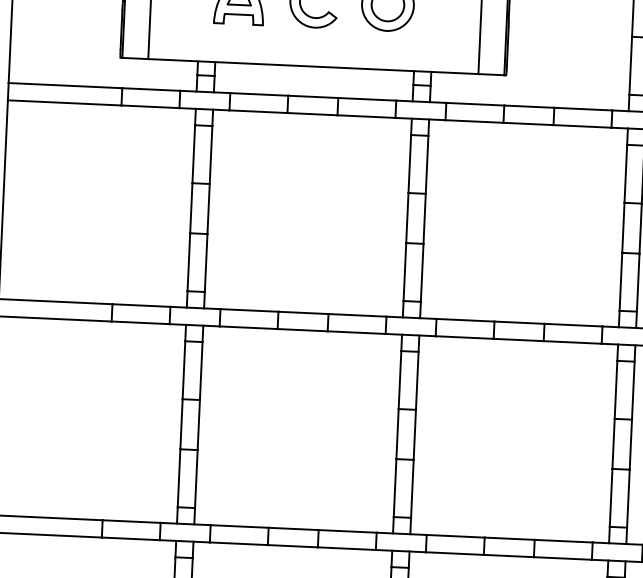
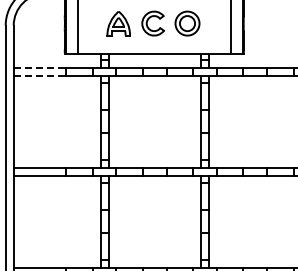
line: (66, 85) -> (40, 67), solid -> dashed
line: (65, 102) -> (40, 75), solid -> dashed

